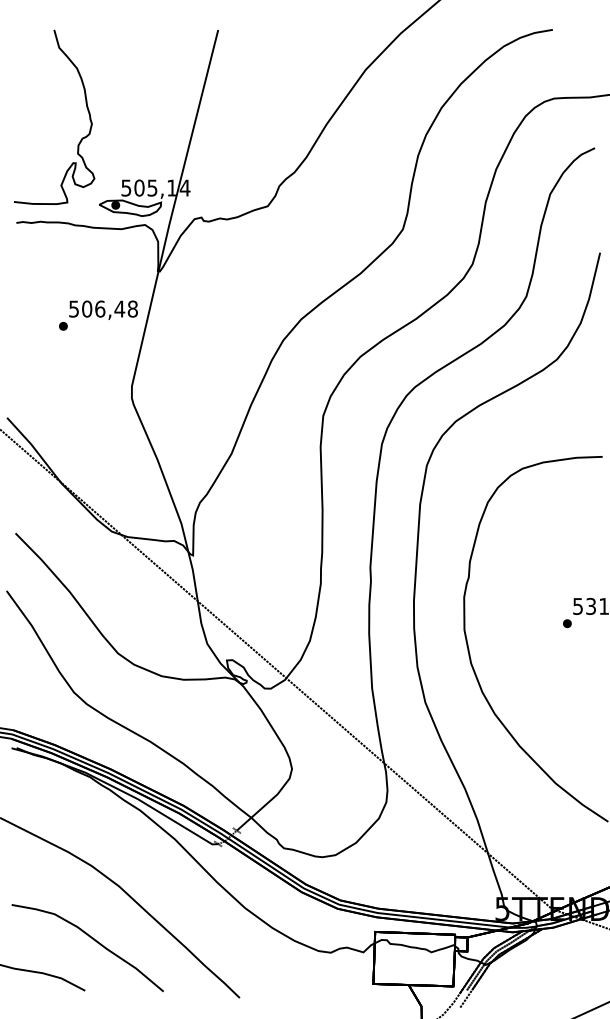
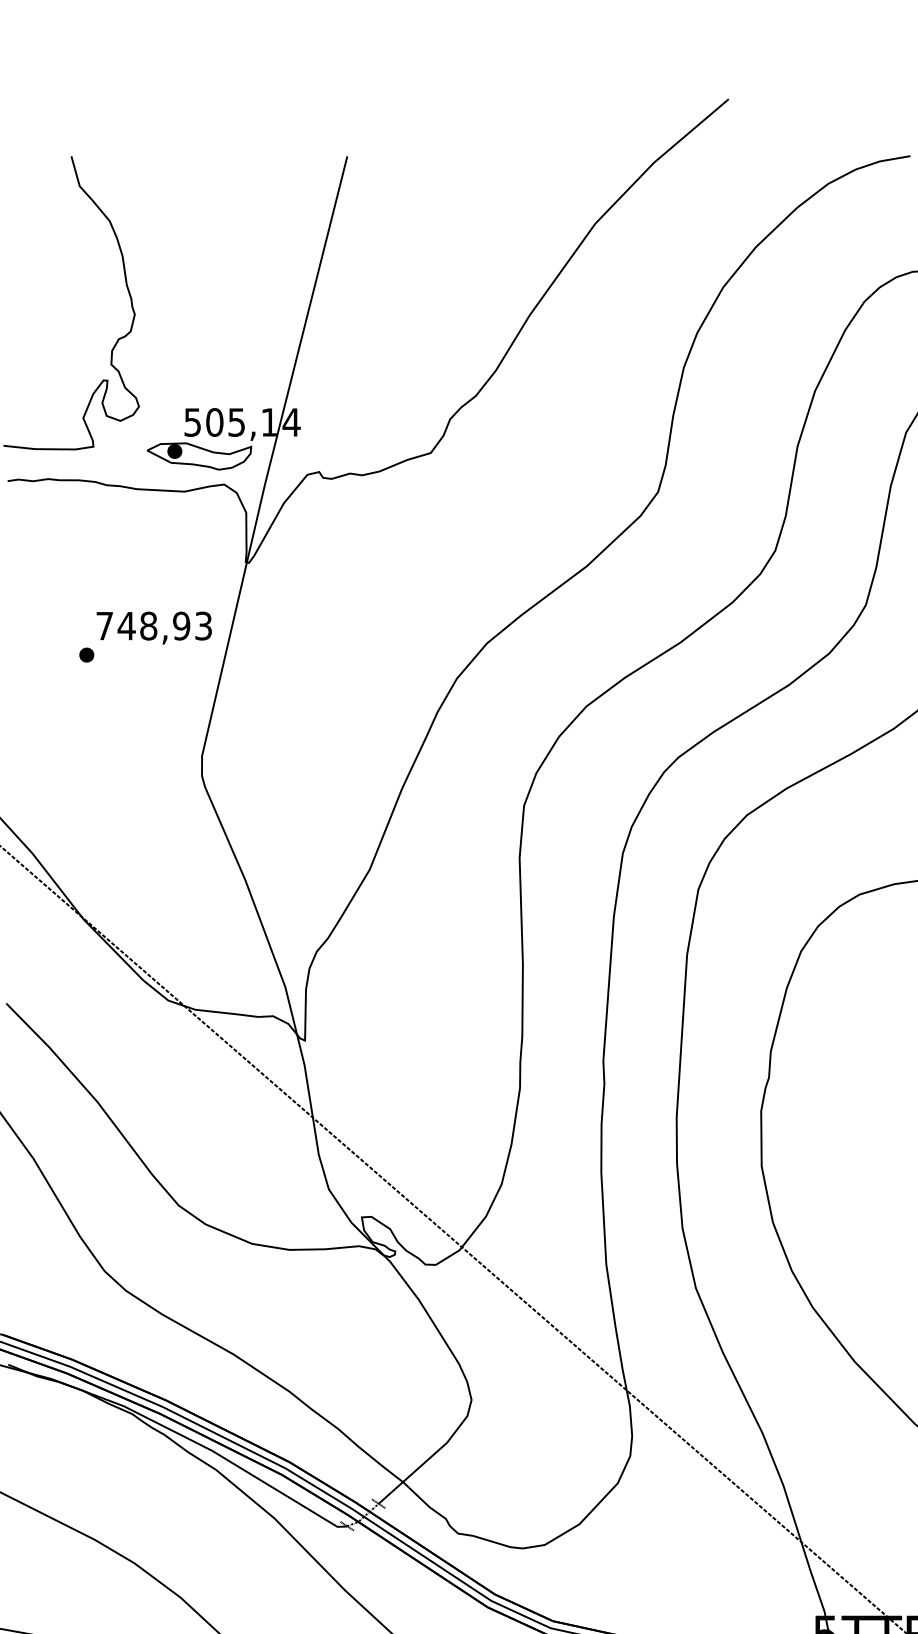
text: (103, 308) -> (154, 625), 506,48 -> 748,93

